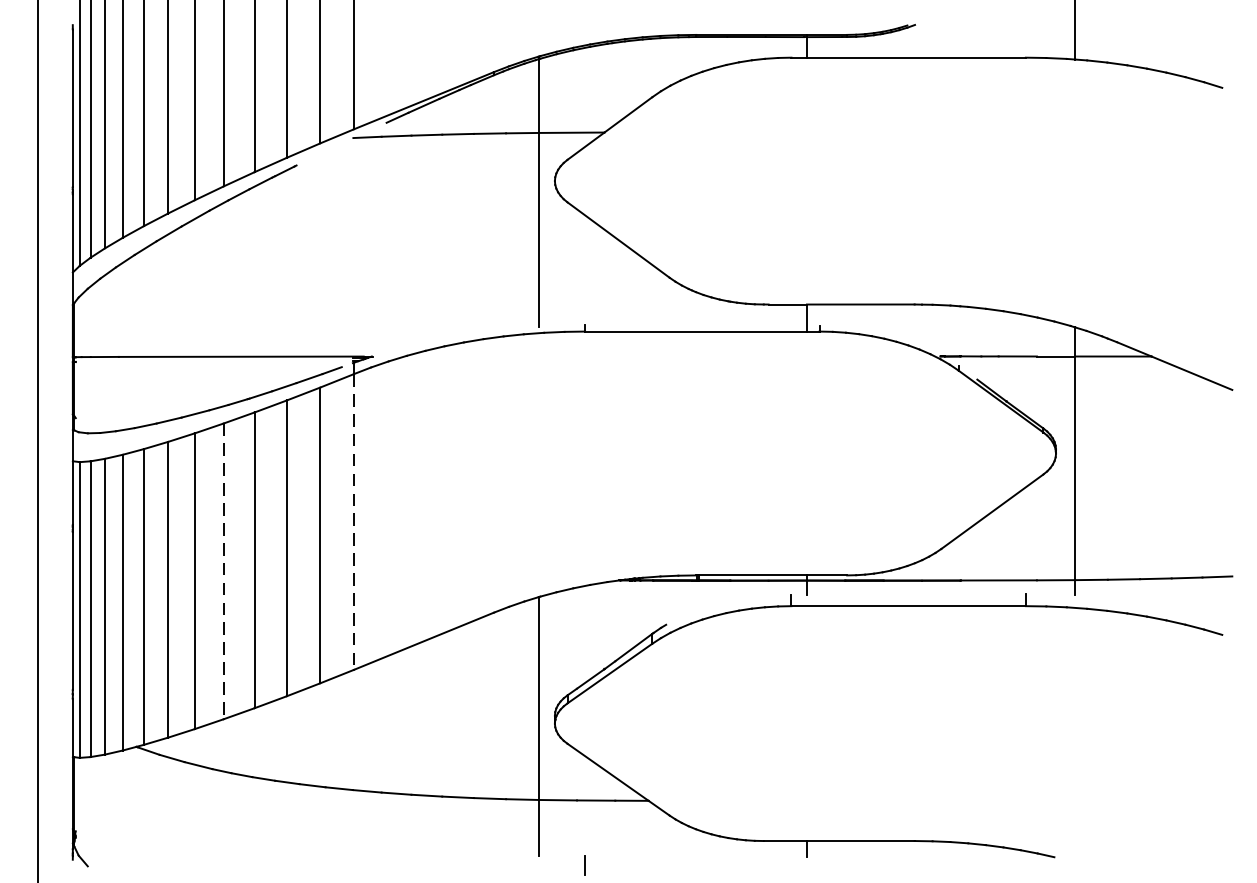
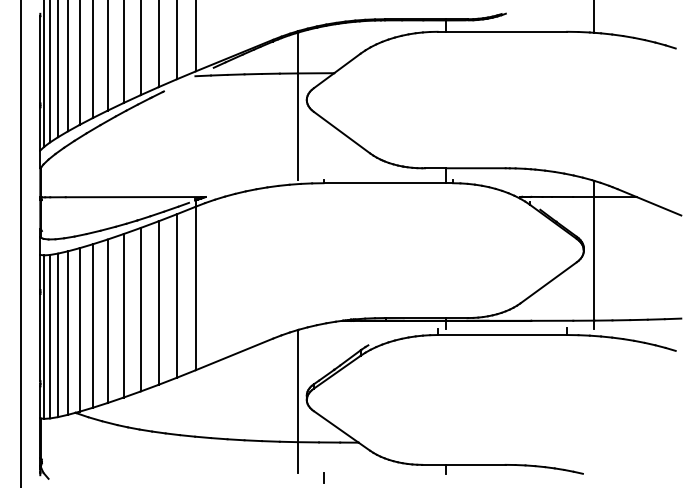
line: (353, 521) -> (195, 288), dashed -> solid
line: (223, 570) -> (123, 315), dashed -> solid

